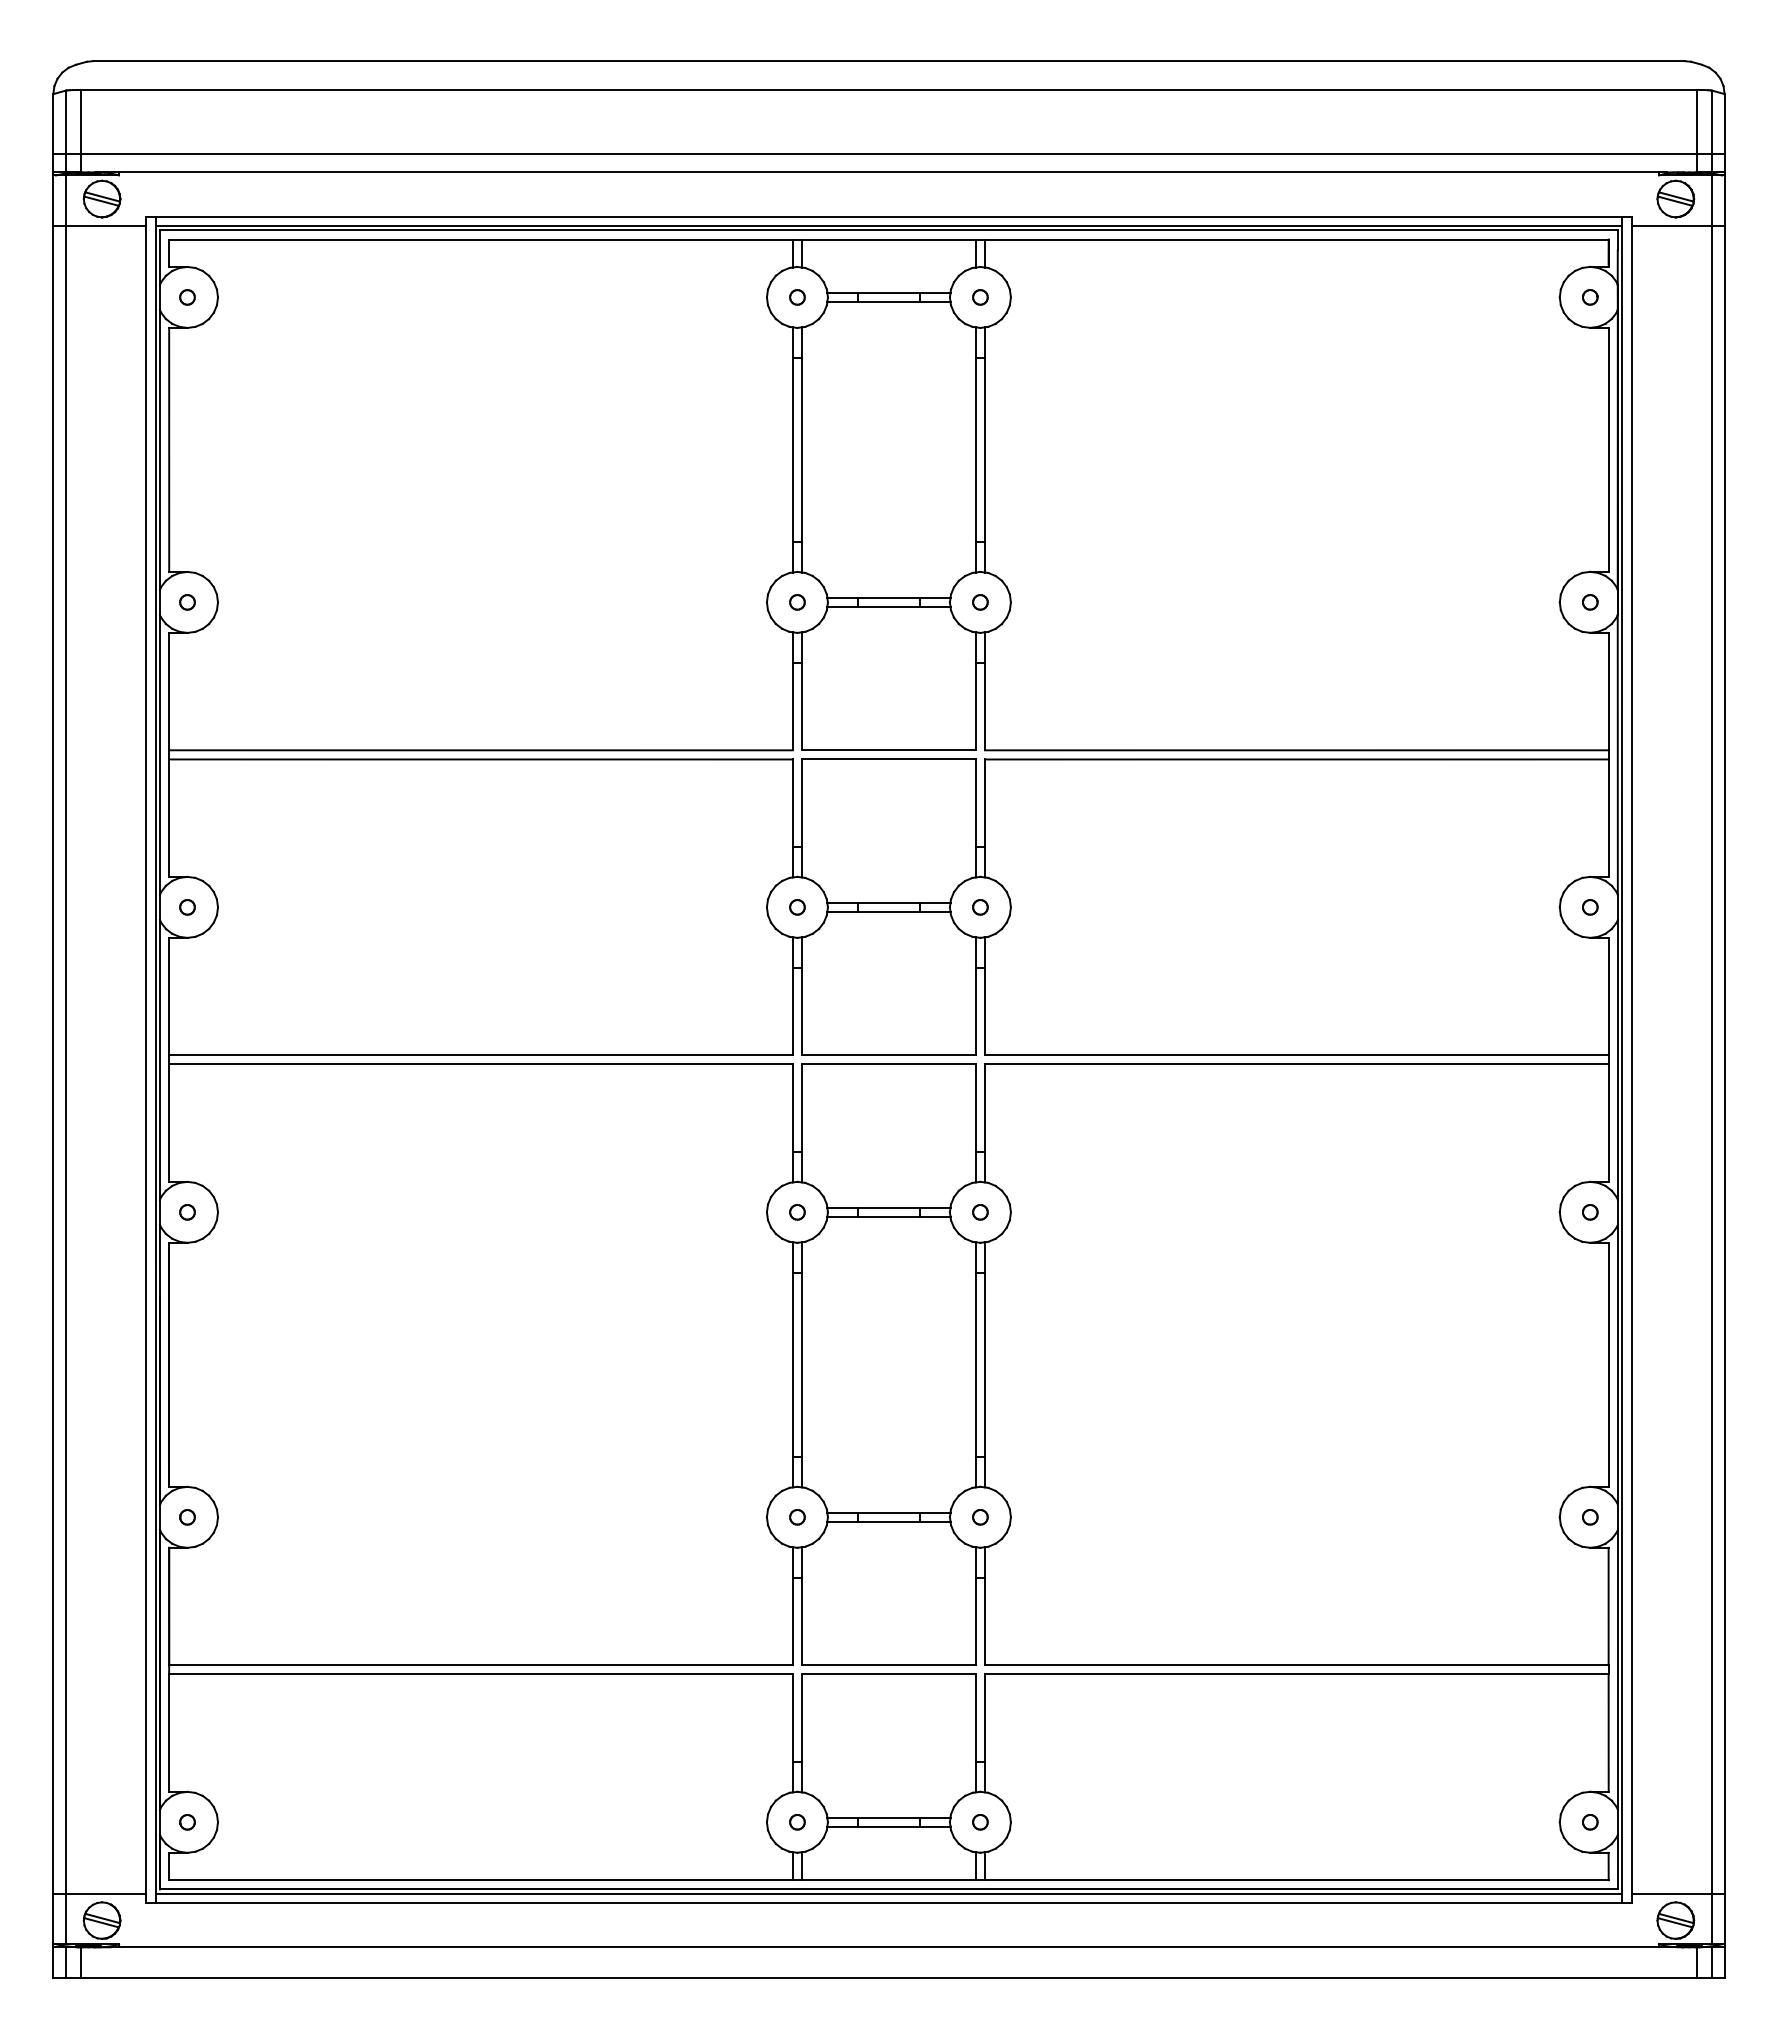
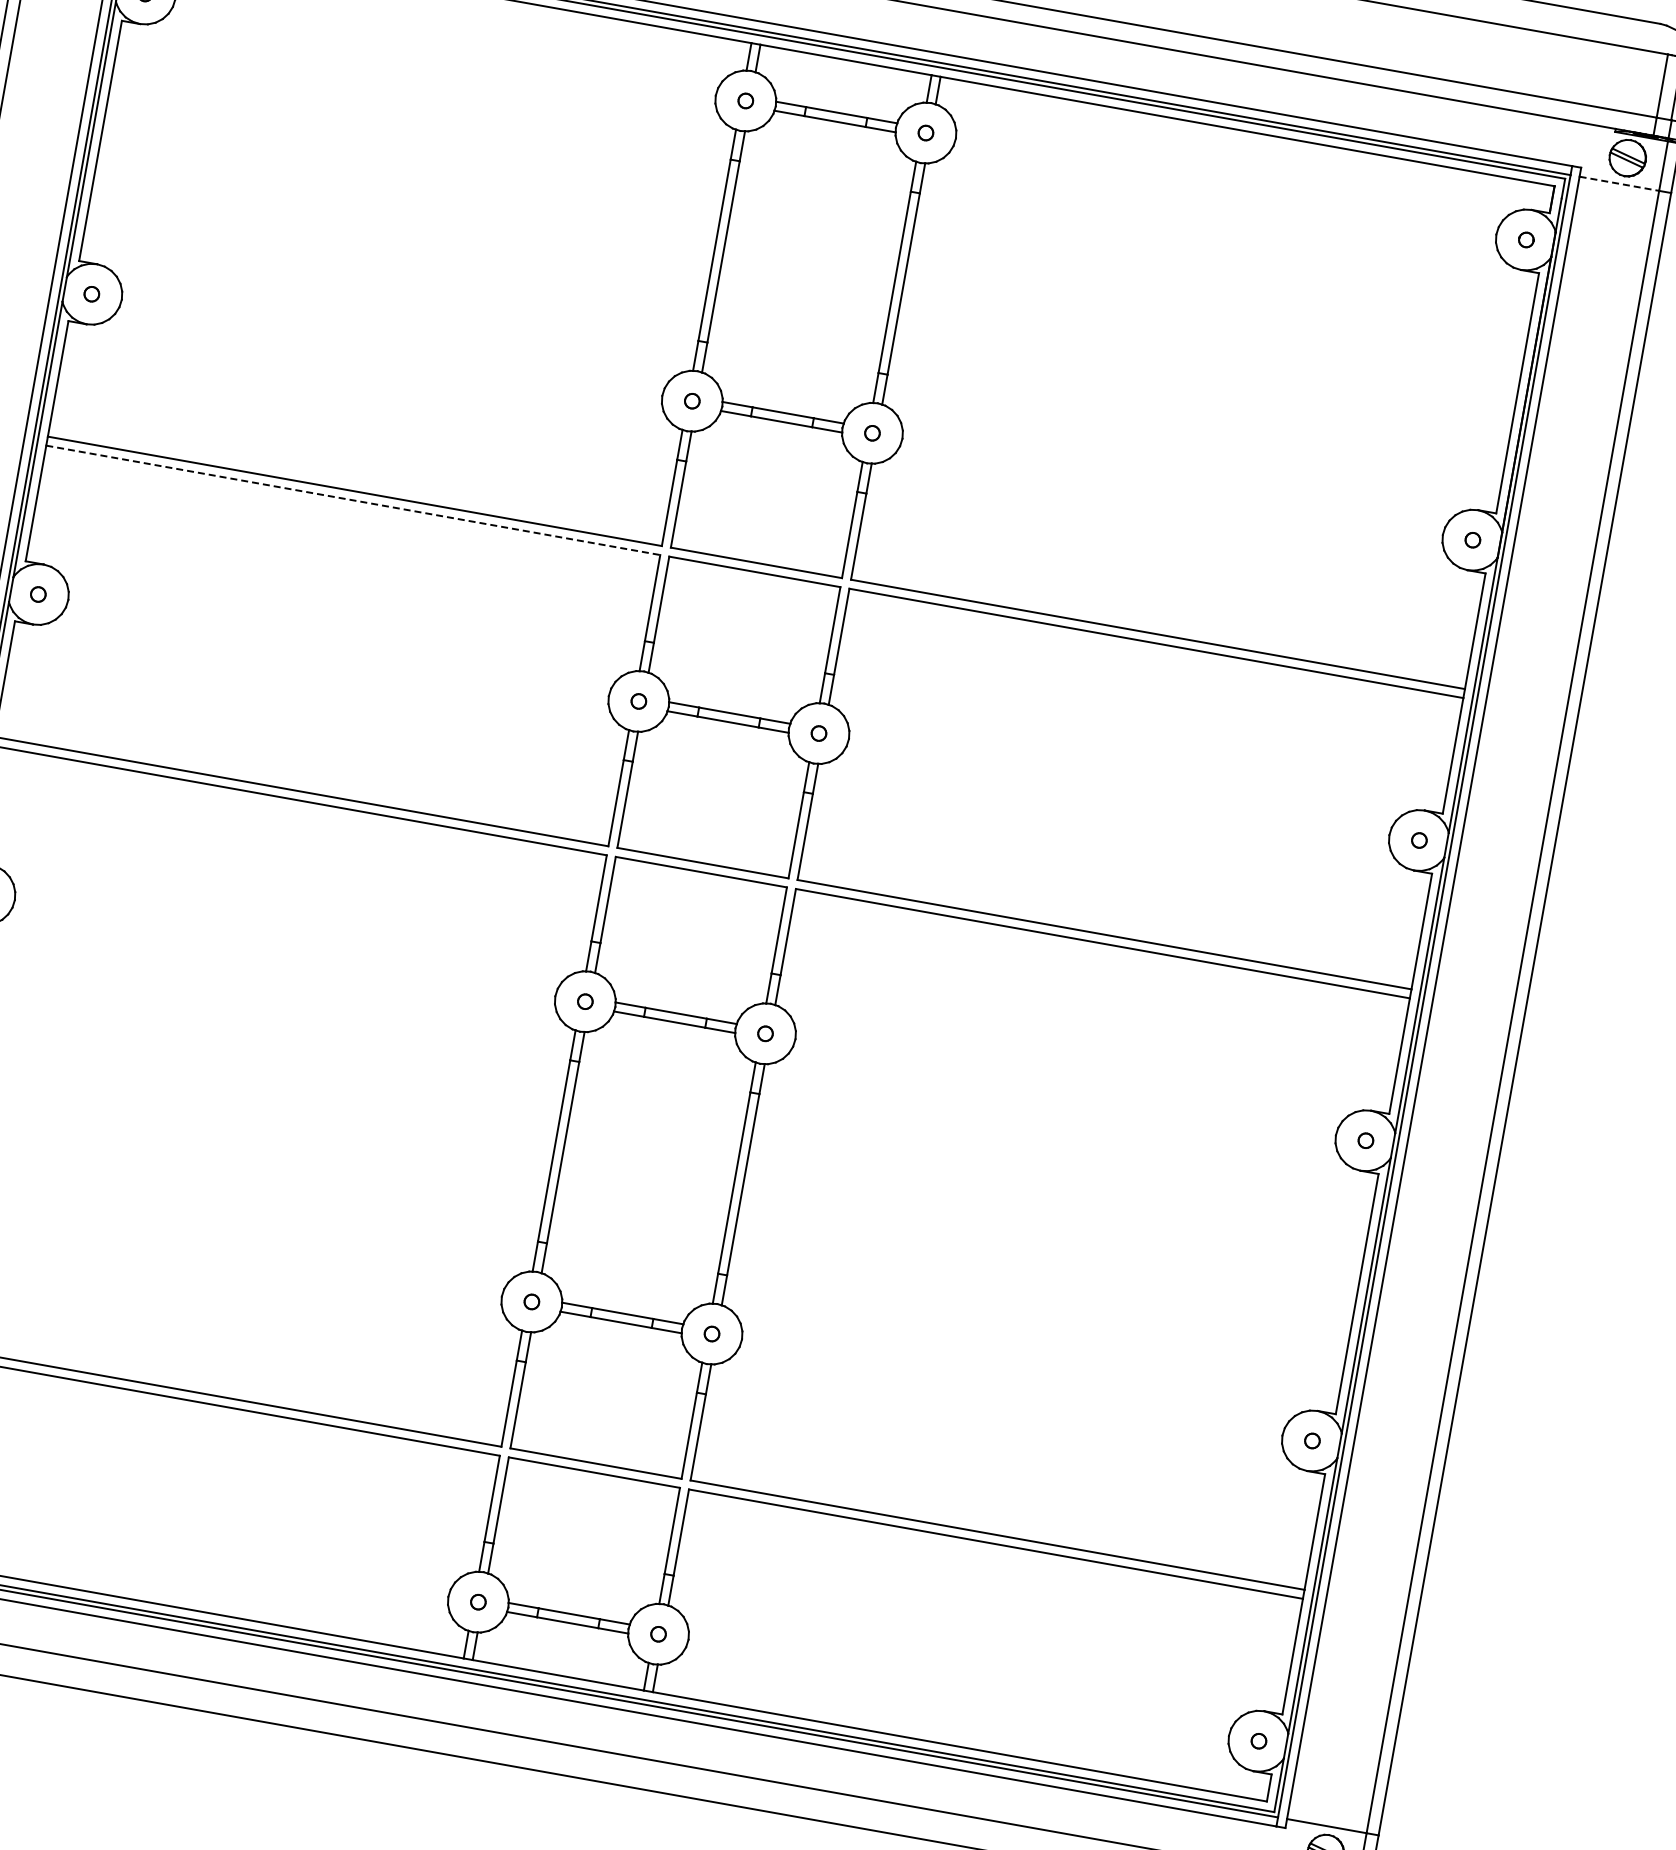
line: (1672, 225) -> (1619, 183), solid -> dashed
line: (481, 759) -> (353, 500), solid -> dashed

